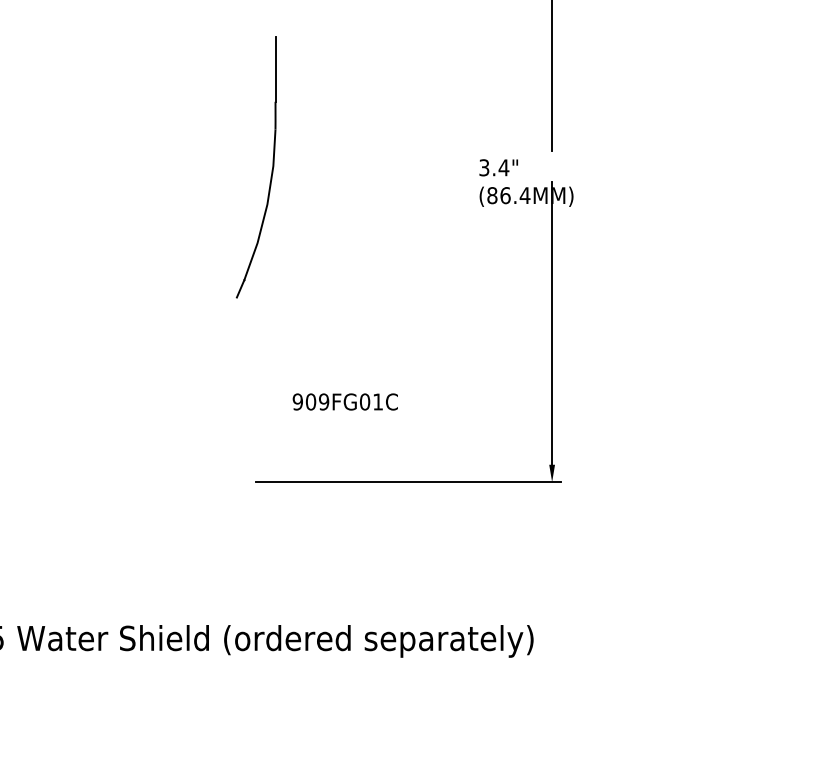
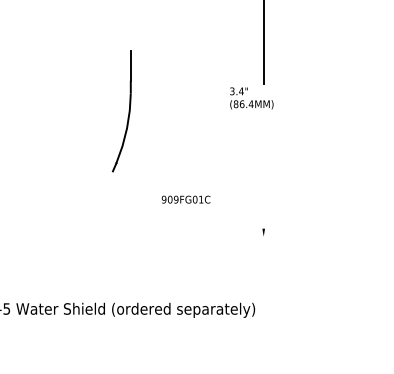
part: (270, 168) -> (128, 111), moved
line: (551, 321) -> (263, 162), removed
text: (344, 401) -> (185, 199), moved
line: (408, 481) -> (197, 236), removed

